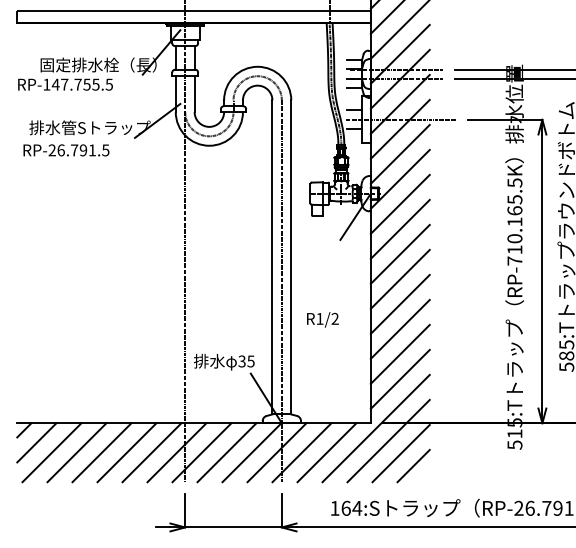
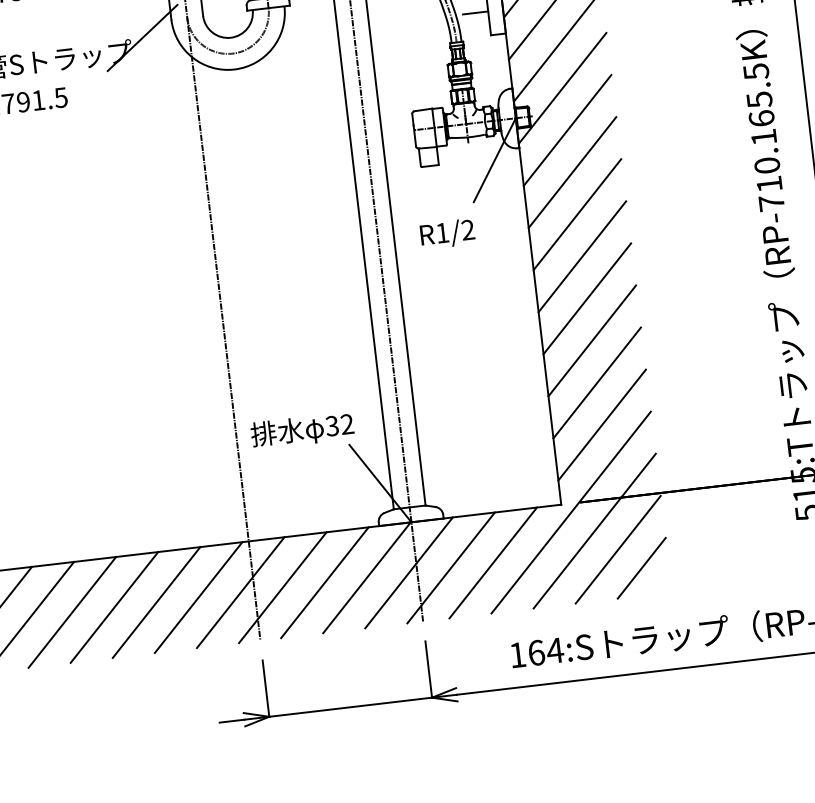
text: (322, 319) -> (446, 233), moved
text: (250, 361) -> (346, 424), 35 -> 32

